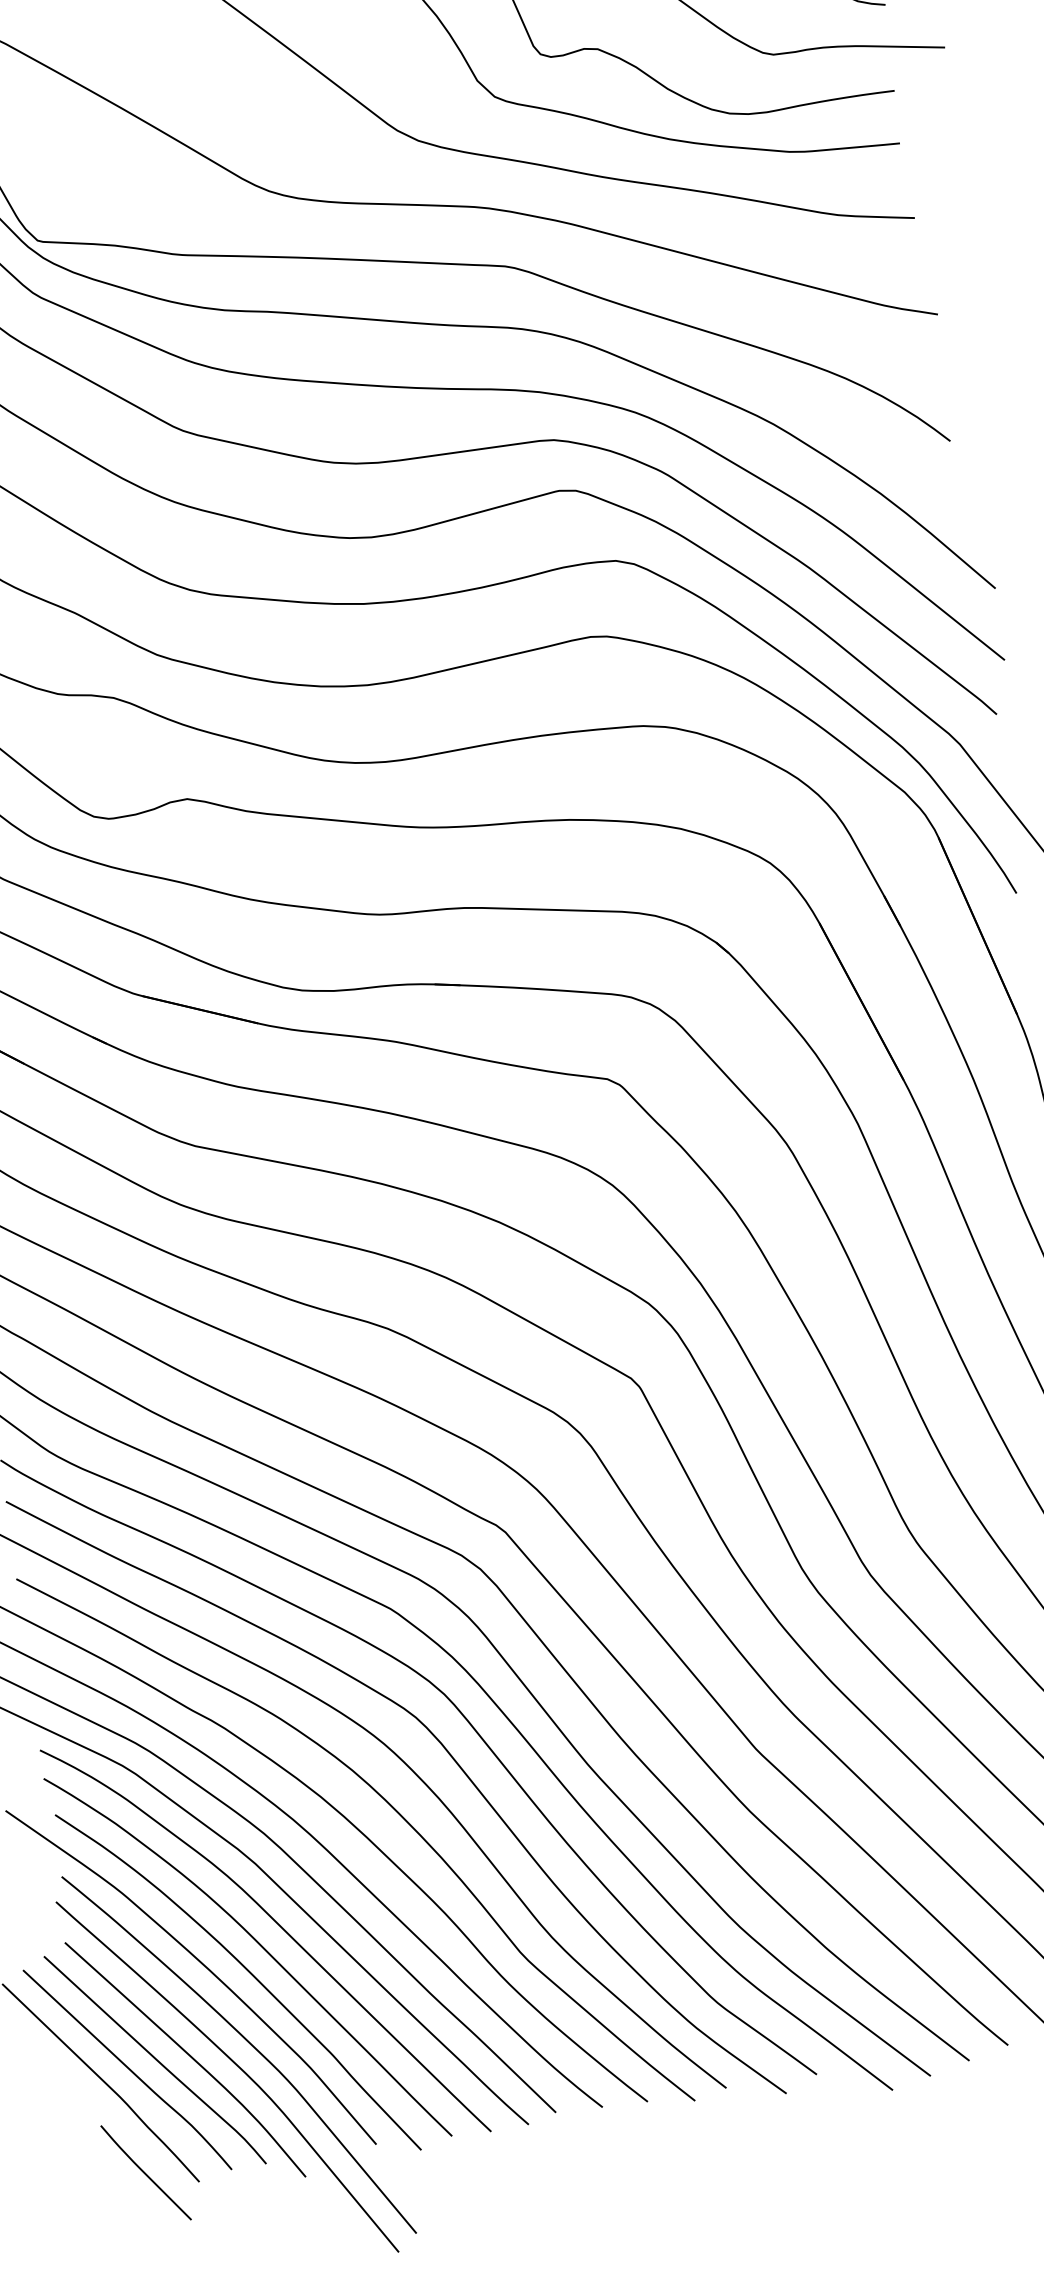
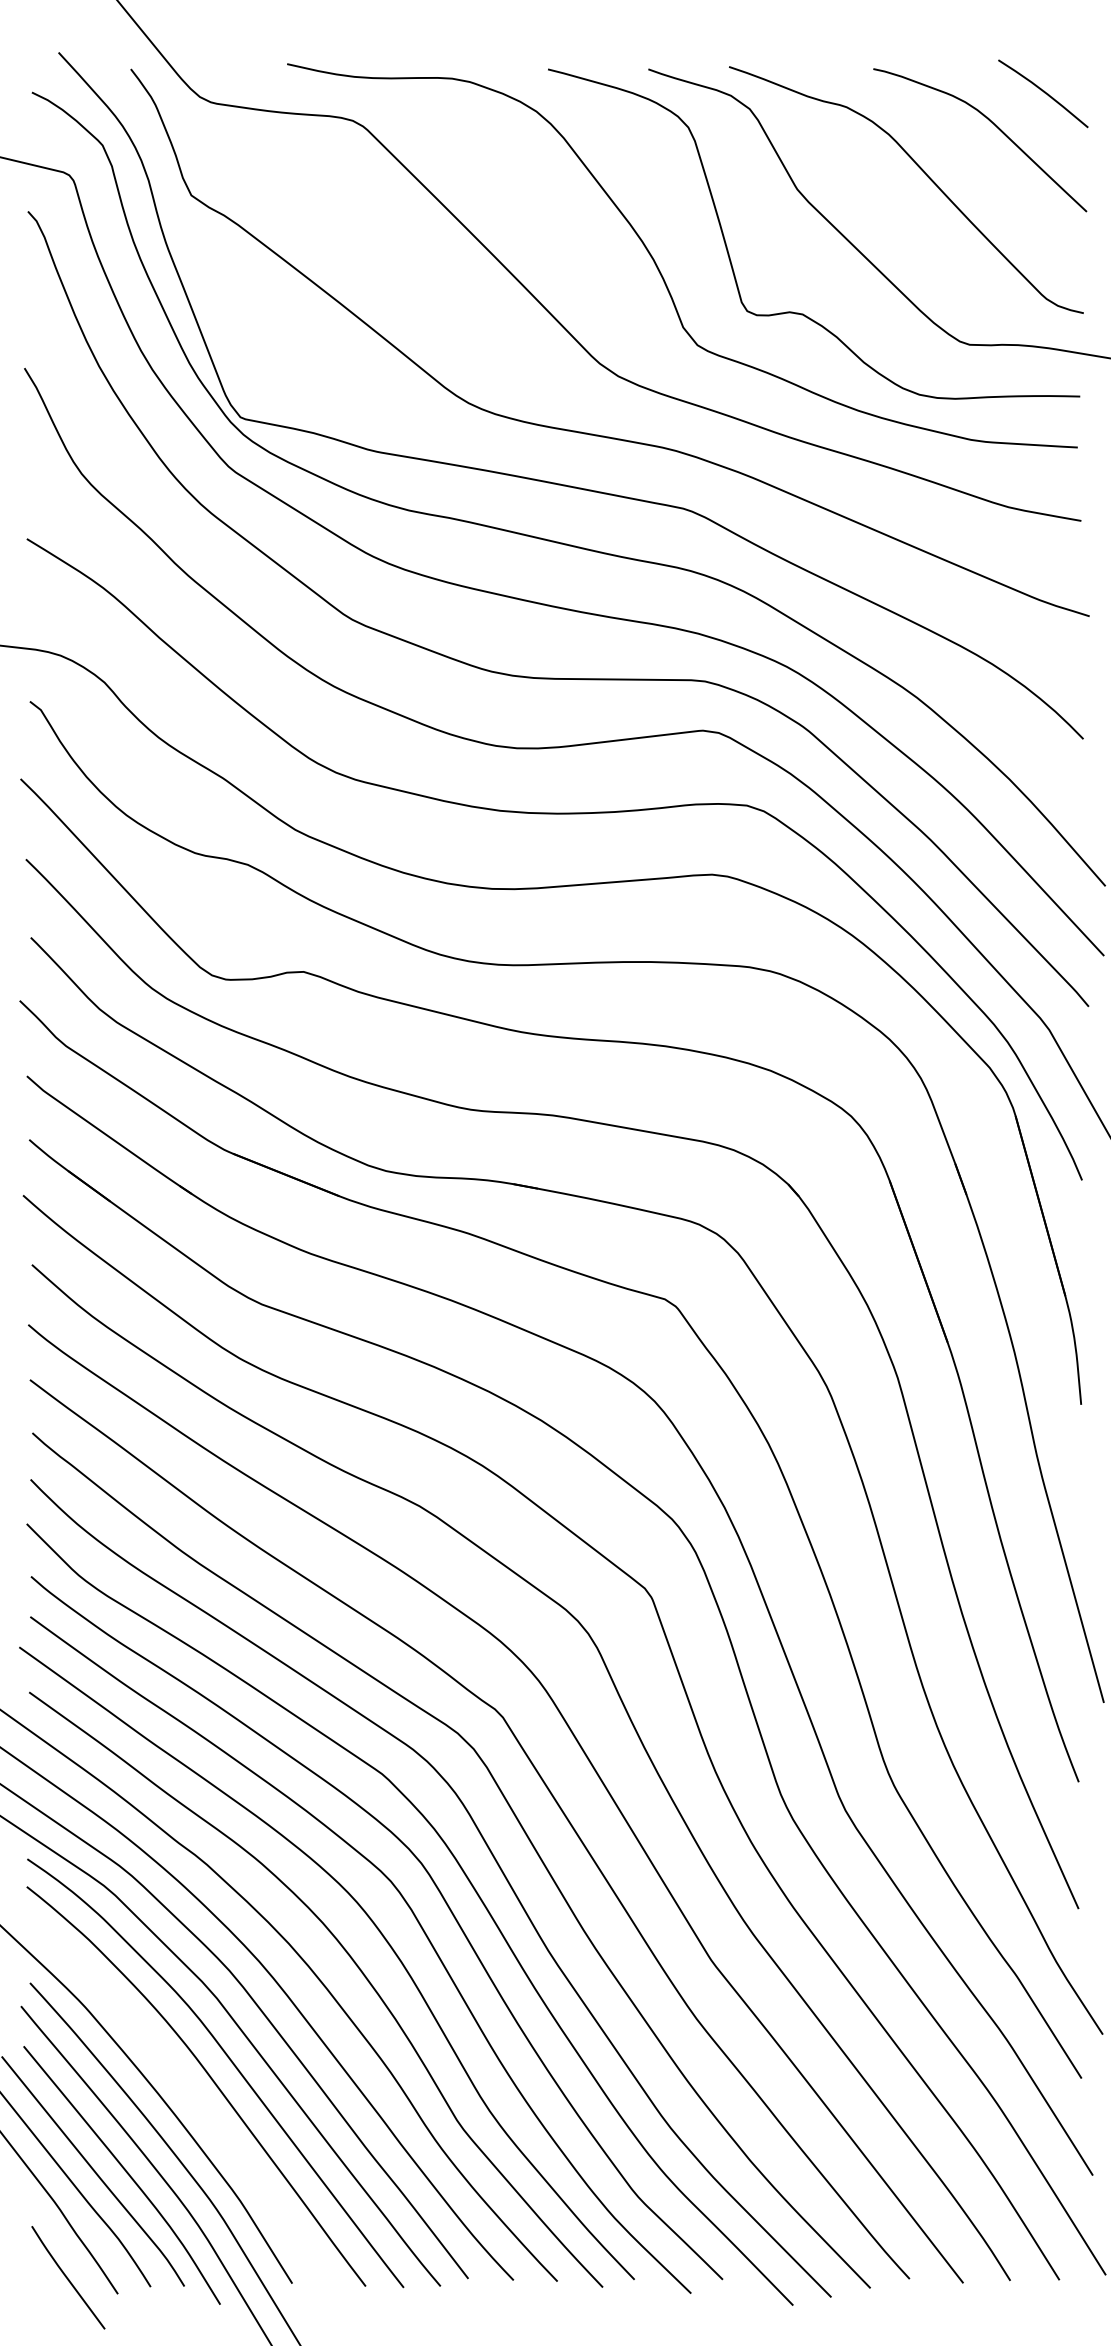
curve: (249, 1973) -> (195, 2102), removed

